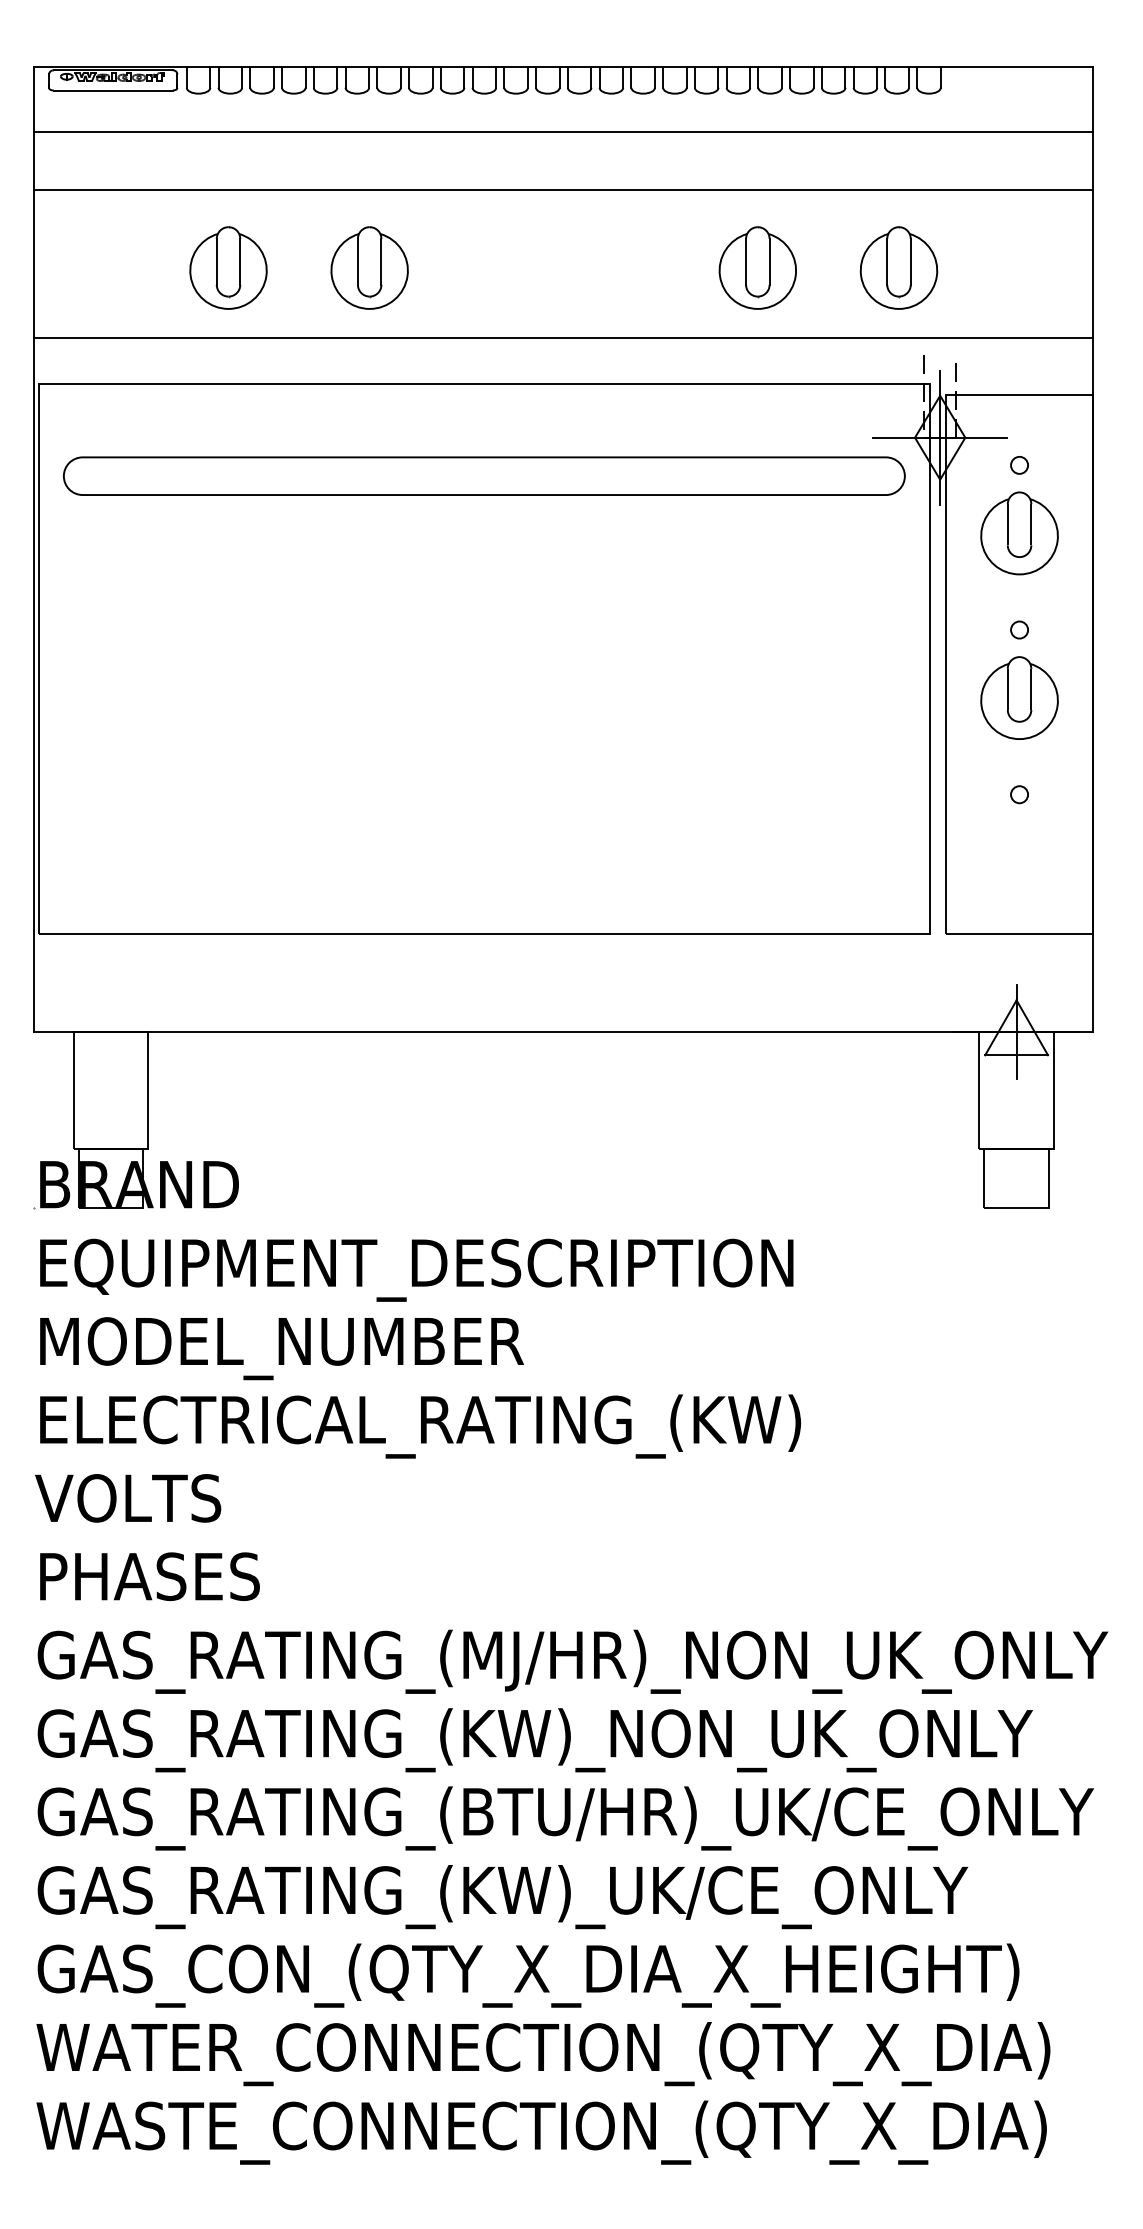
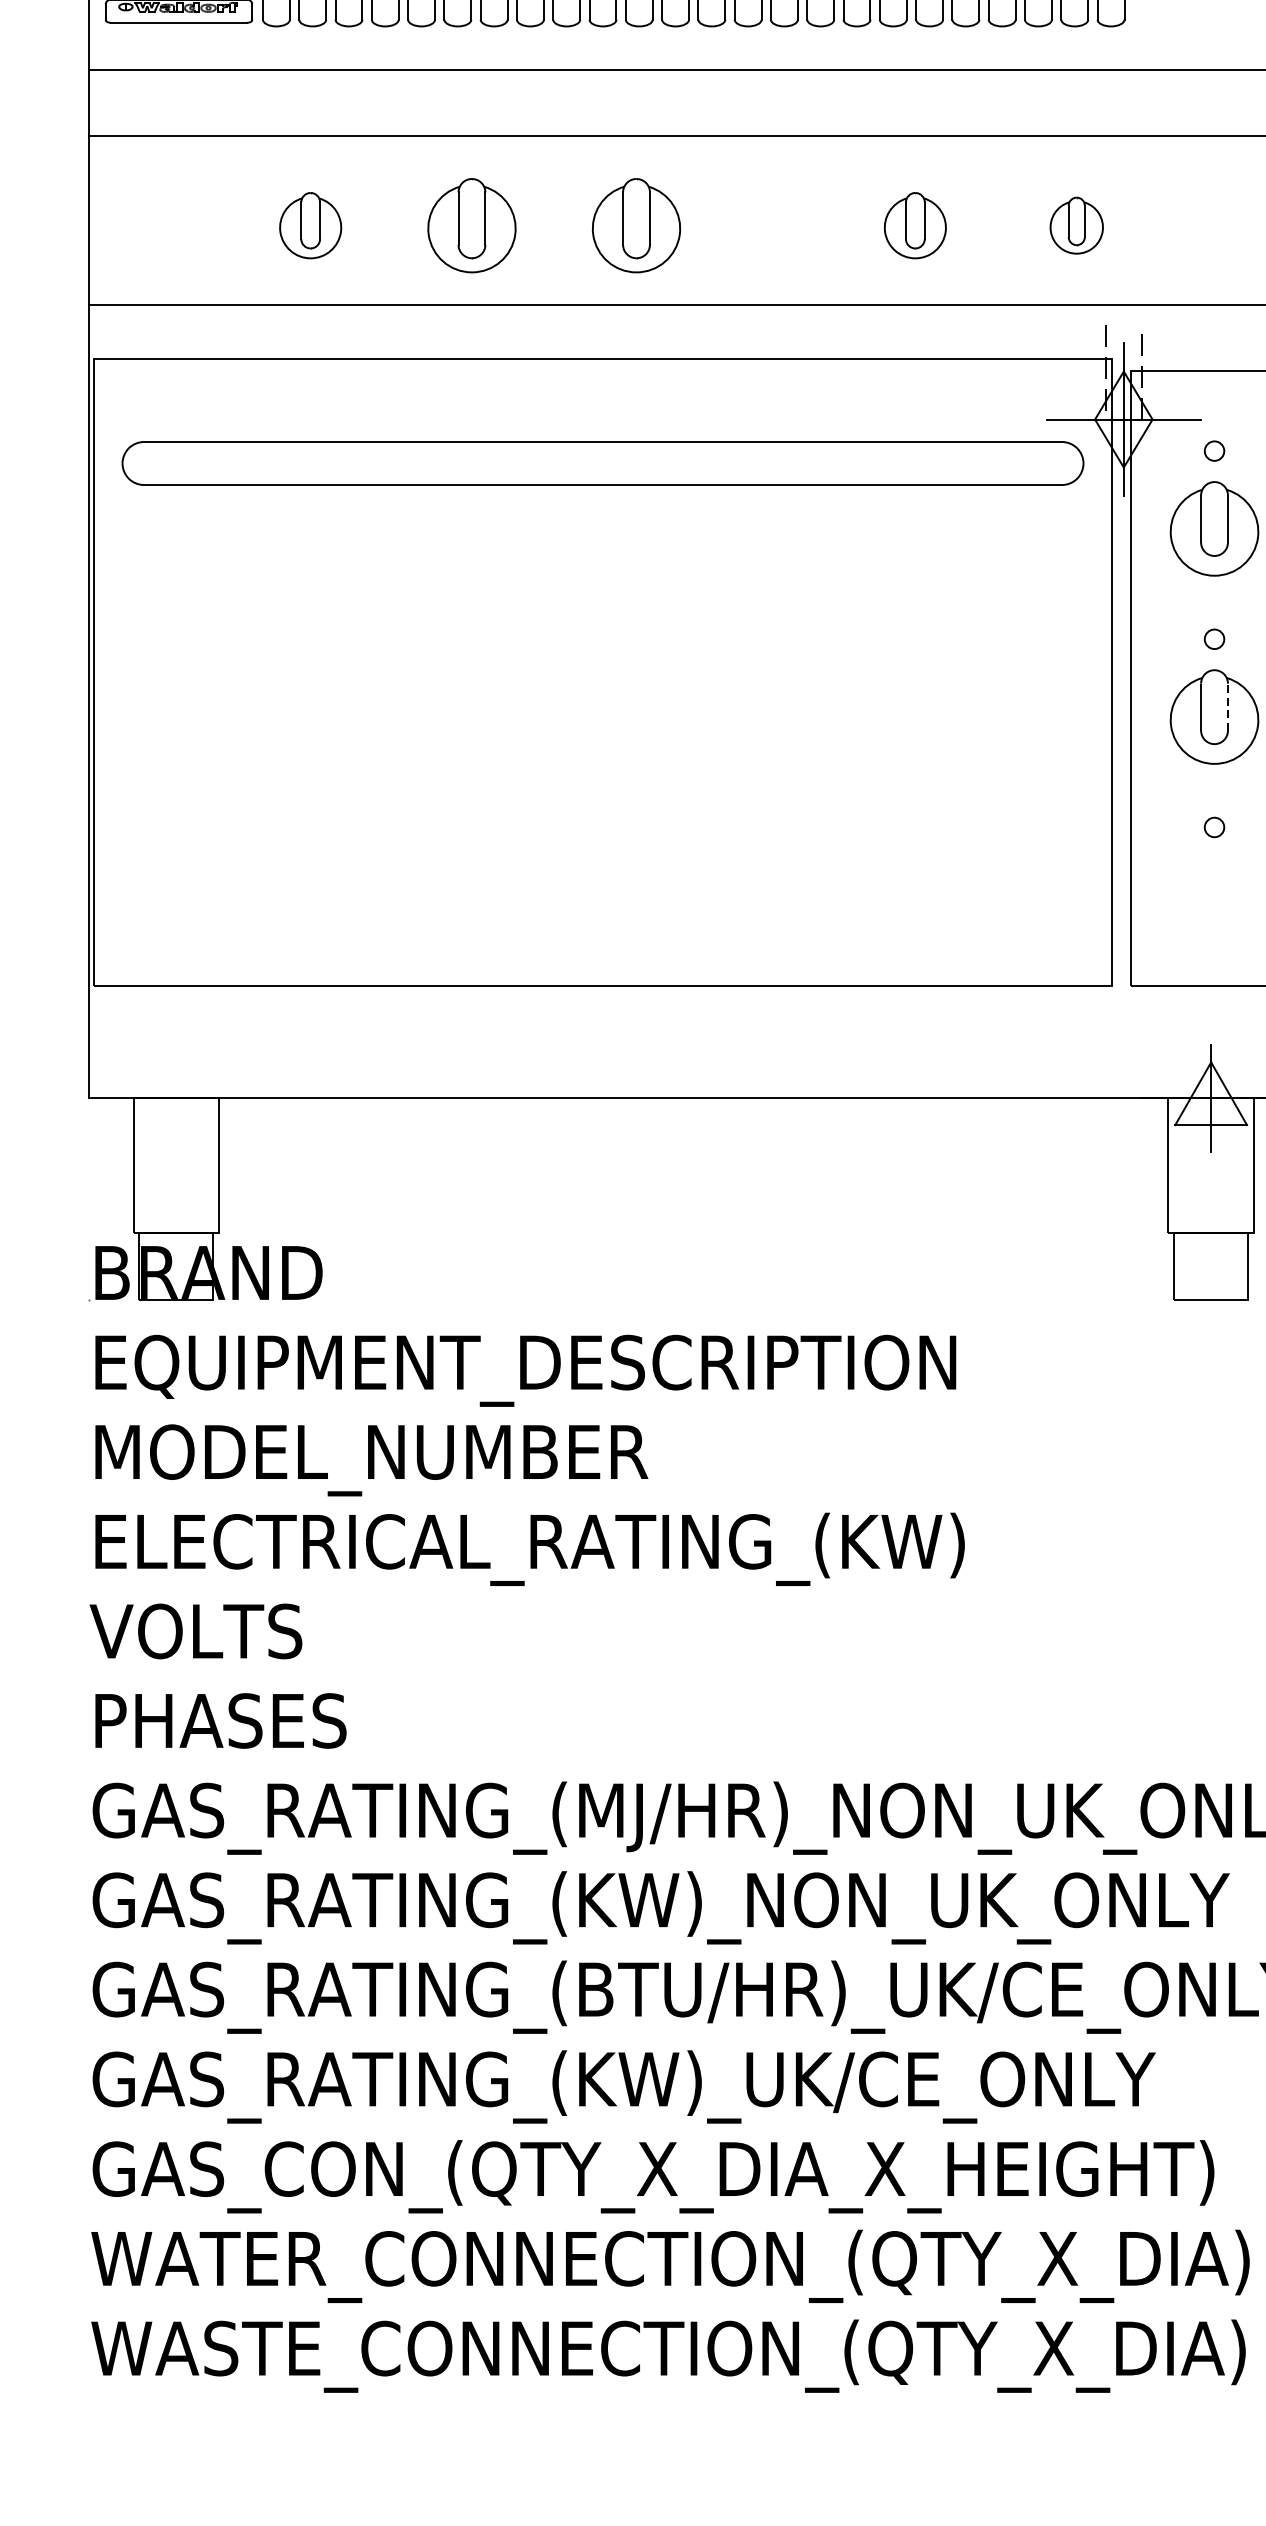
part: (228, 267) -> (310, 225), size x0.7
part: (513, 267) -> (636, 225), added
part: (757, 267) -> (915, 225), size x0.7
part: (898, 267) -> (1076, 225), size x0.6
line: (1031, 689) -> (1228, 707), solid -> dashed

